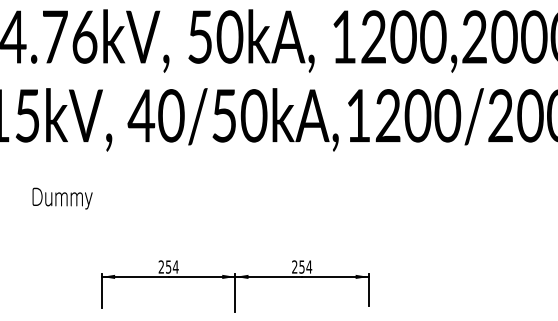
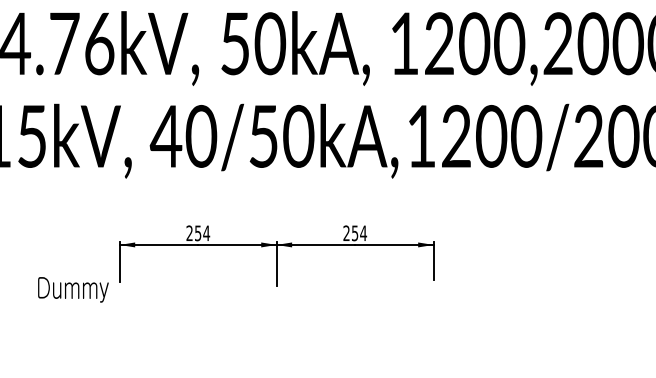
text: (62, 198) -> (73, 289), moved
part: (235, 285) -> (276, 255), moved

